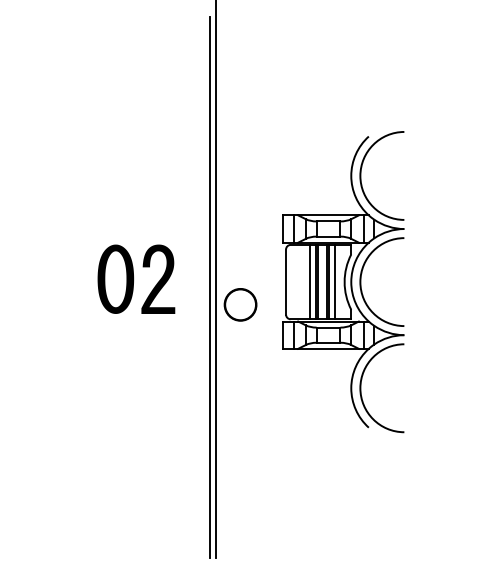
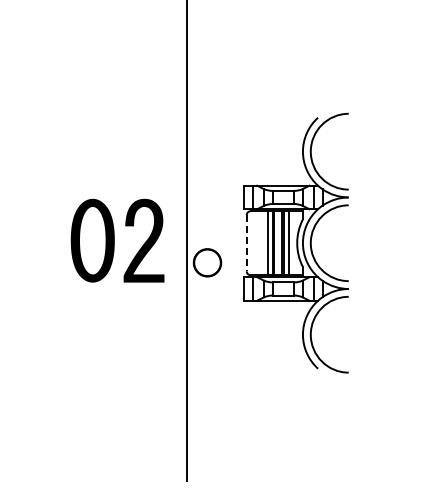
part: (136, 278) -> (117, 240), size x1.4
line: (285, 282) -> (246, 243), solid -> dashed
line: (210, 287) -> (181, 247), removed

